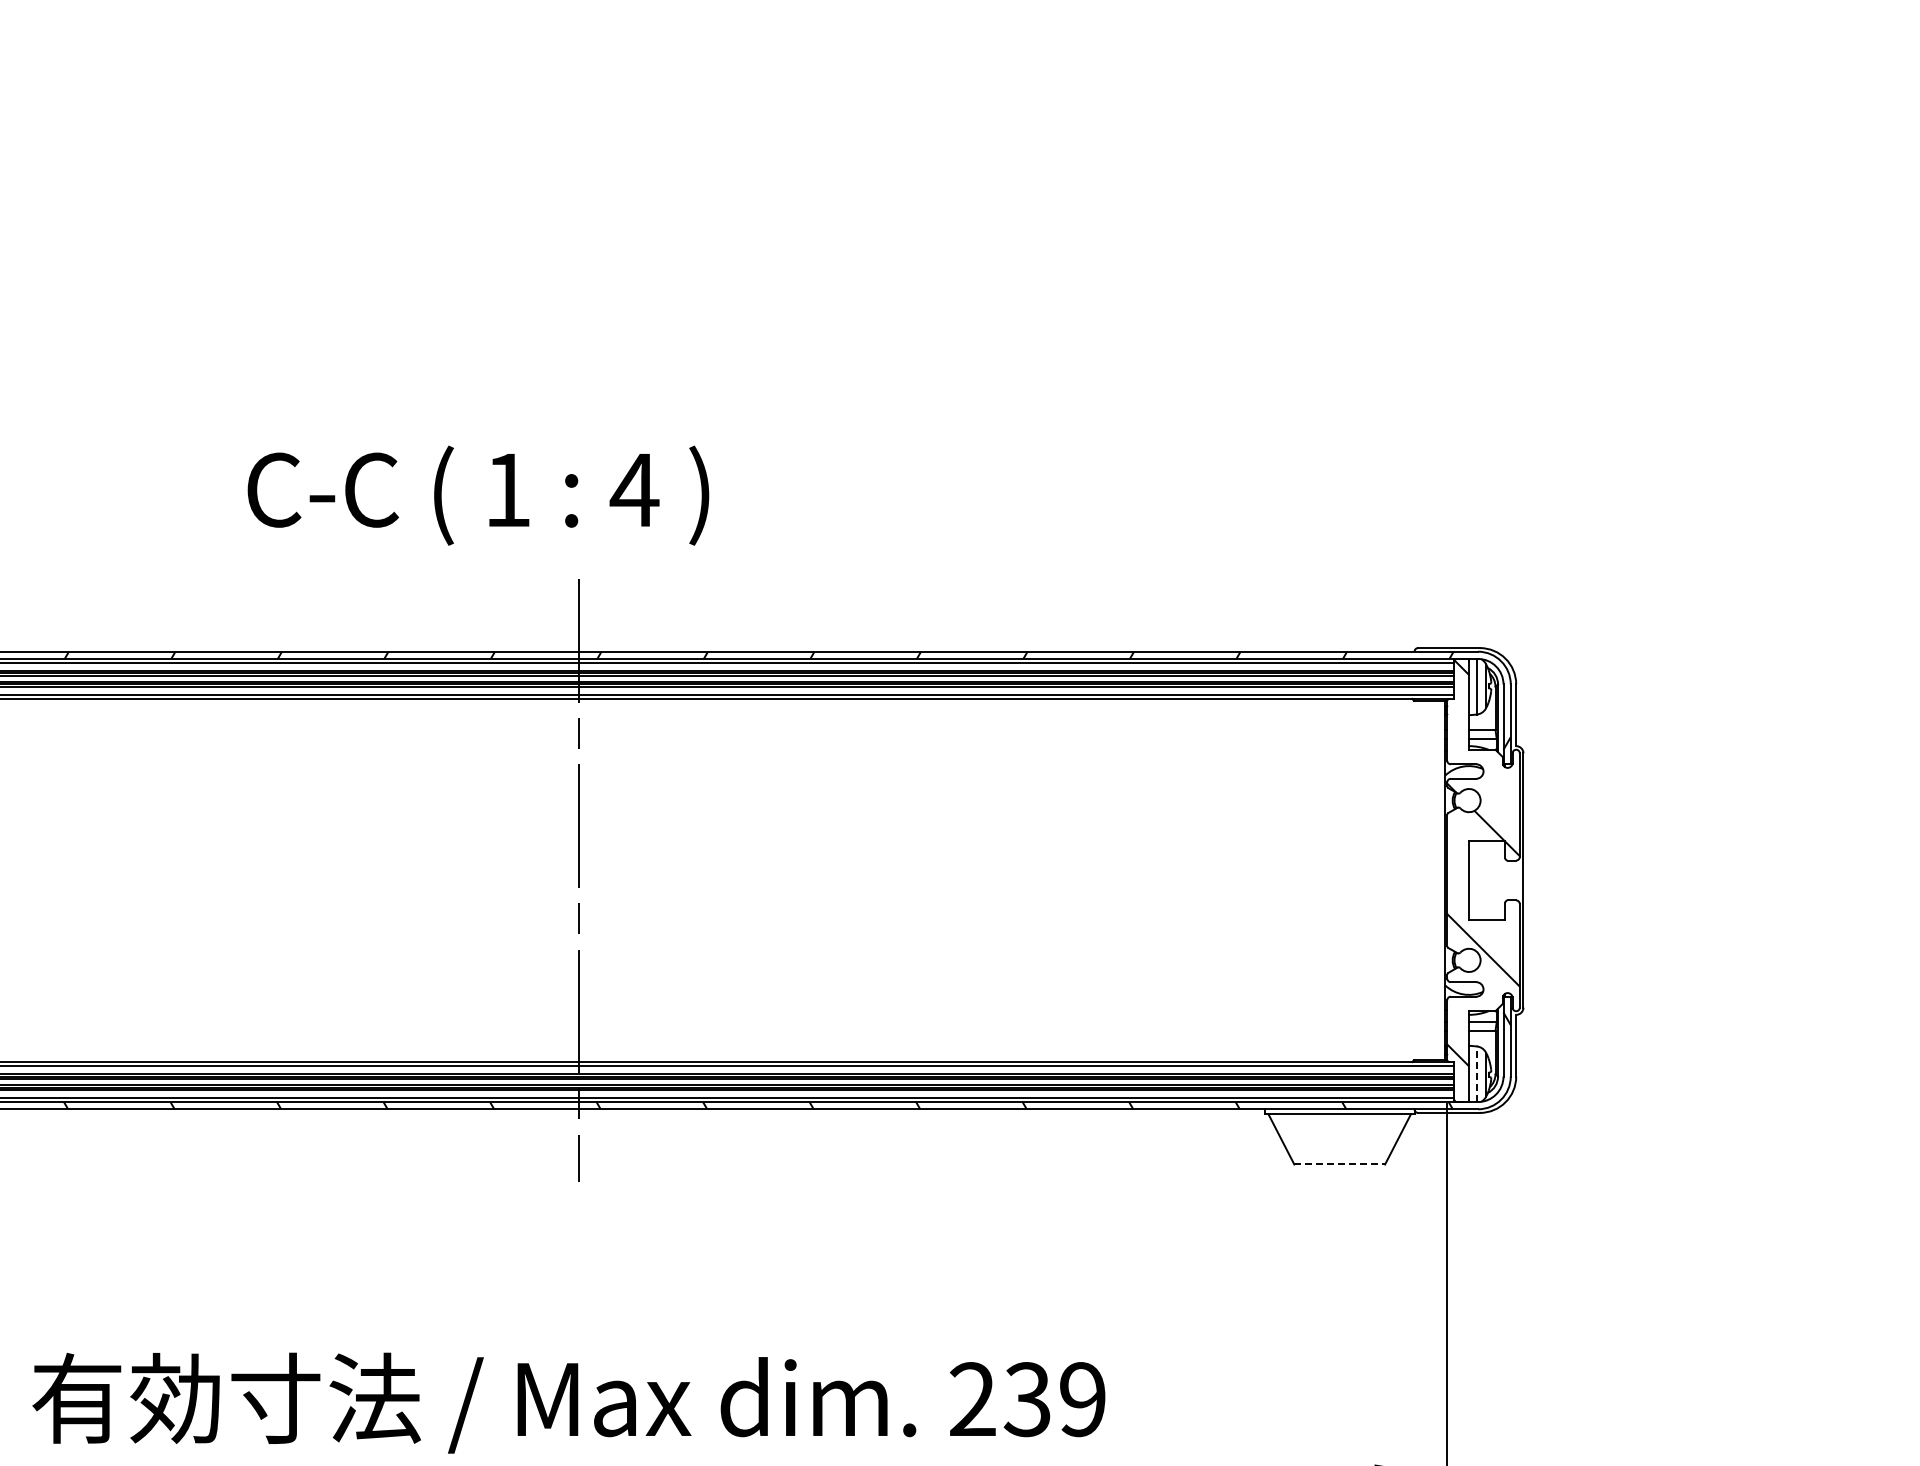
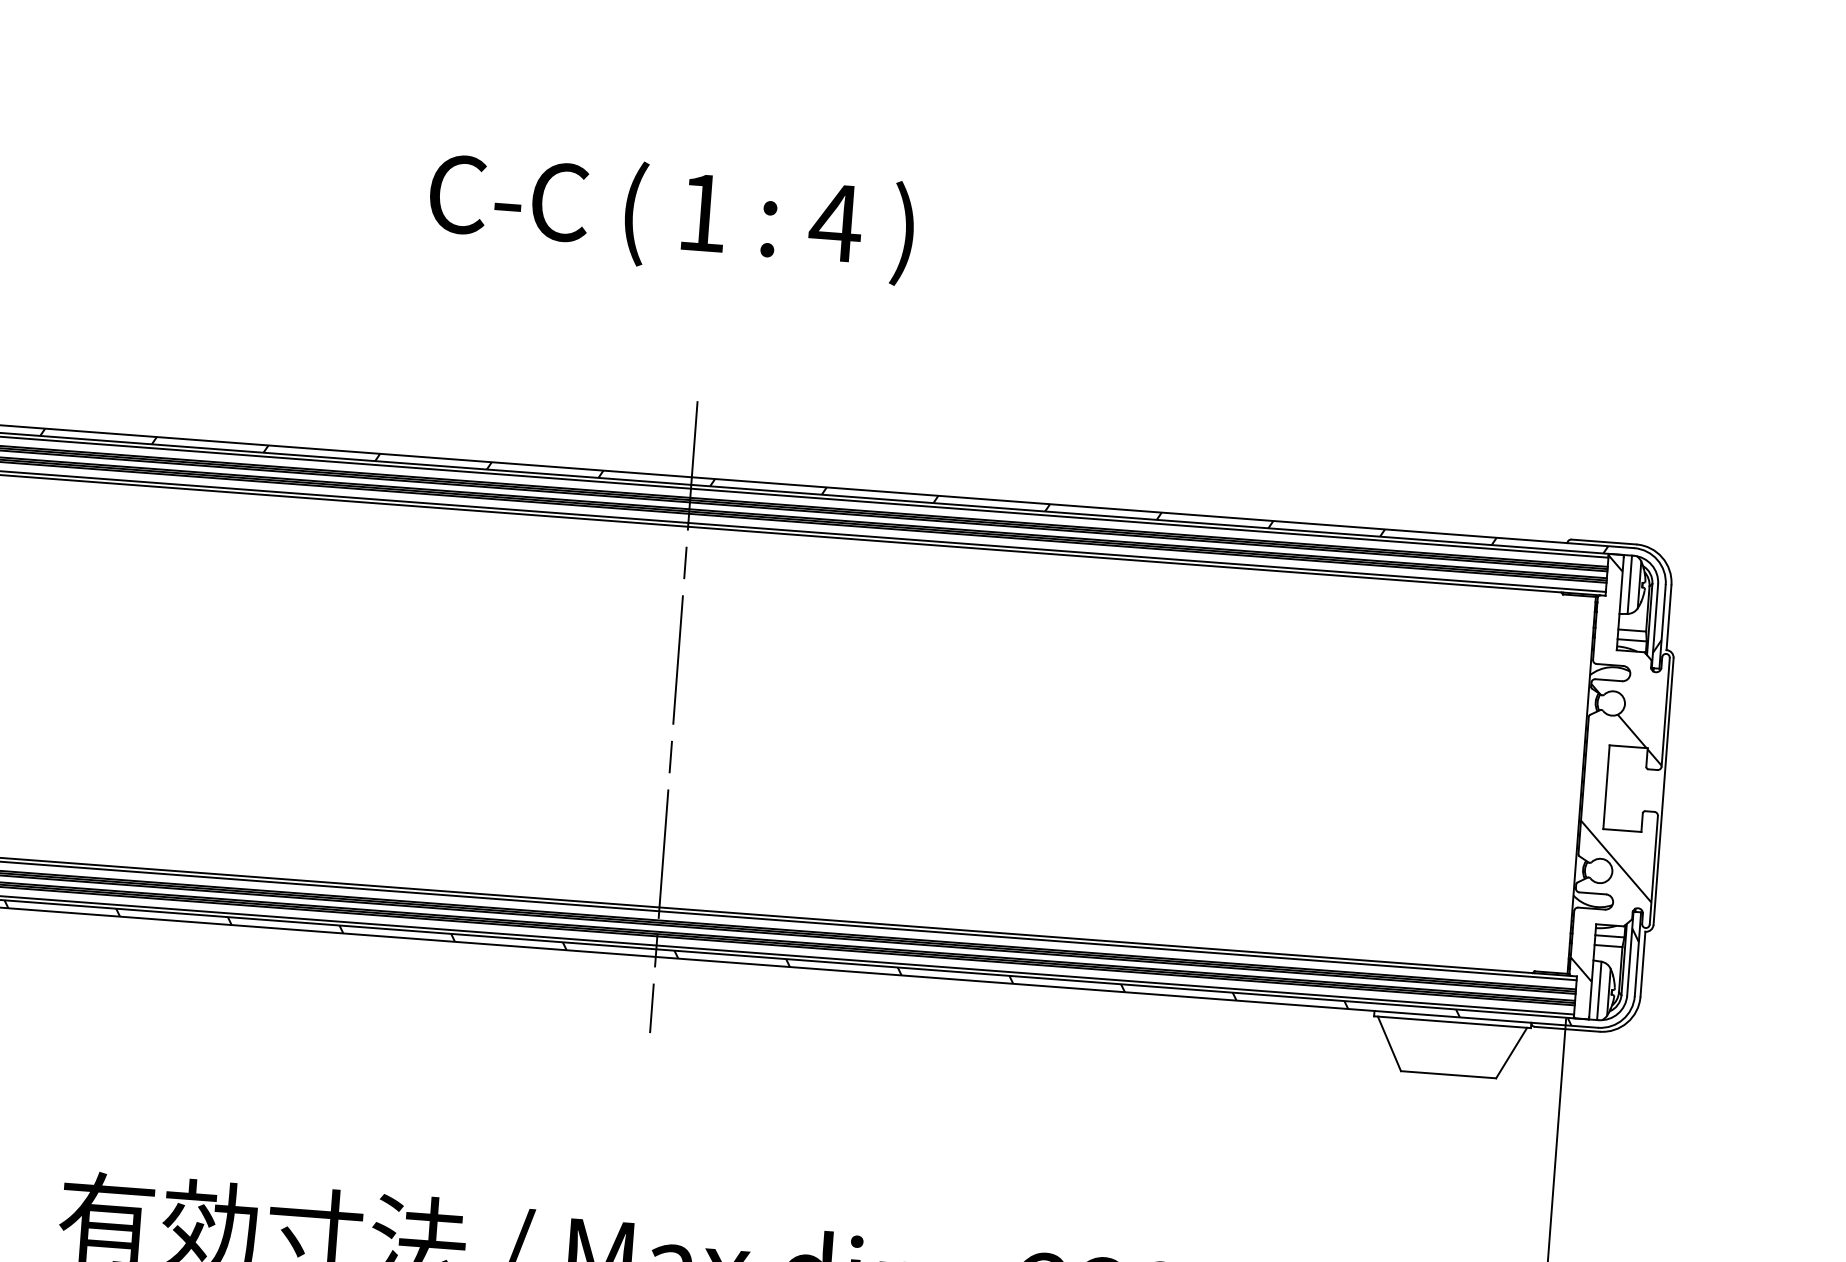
text: (478, 495) -> (671, 216), moved
line: (1476, 1074) -> (1599, 991), dashed -> solid
line: (1340, 1164) -> (1449, 1074), dashed -> solid

